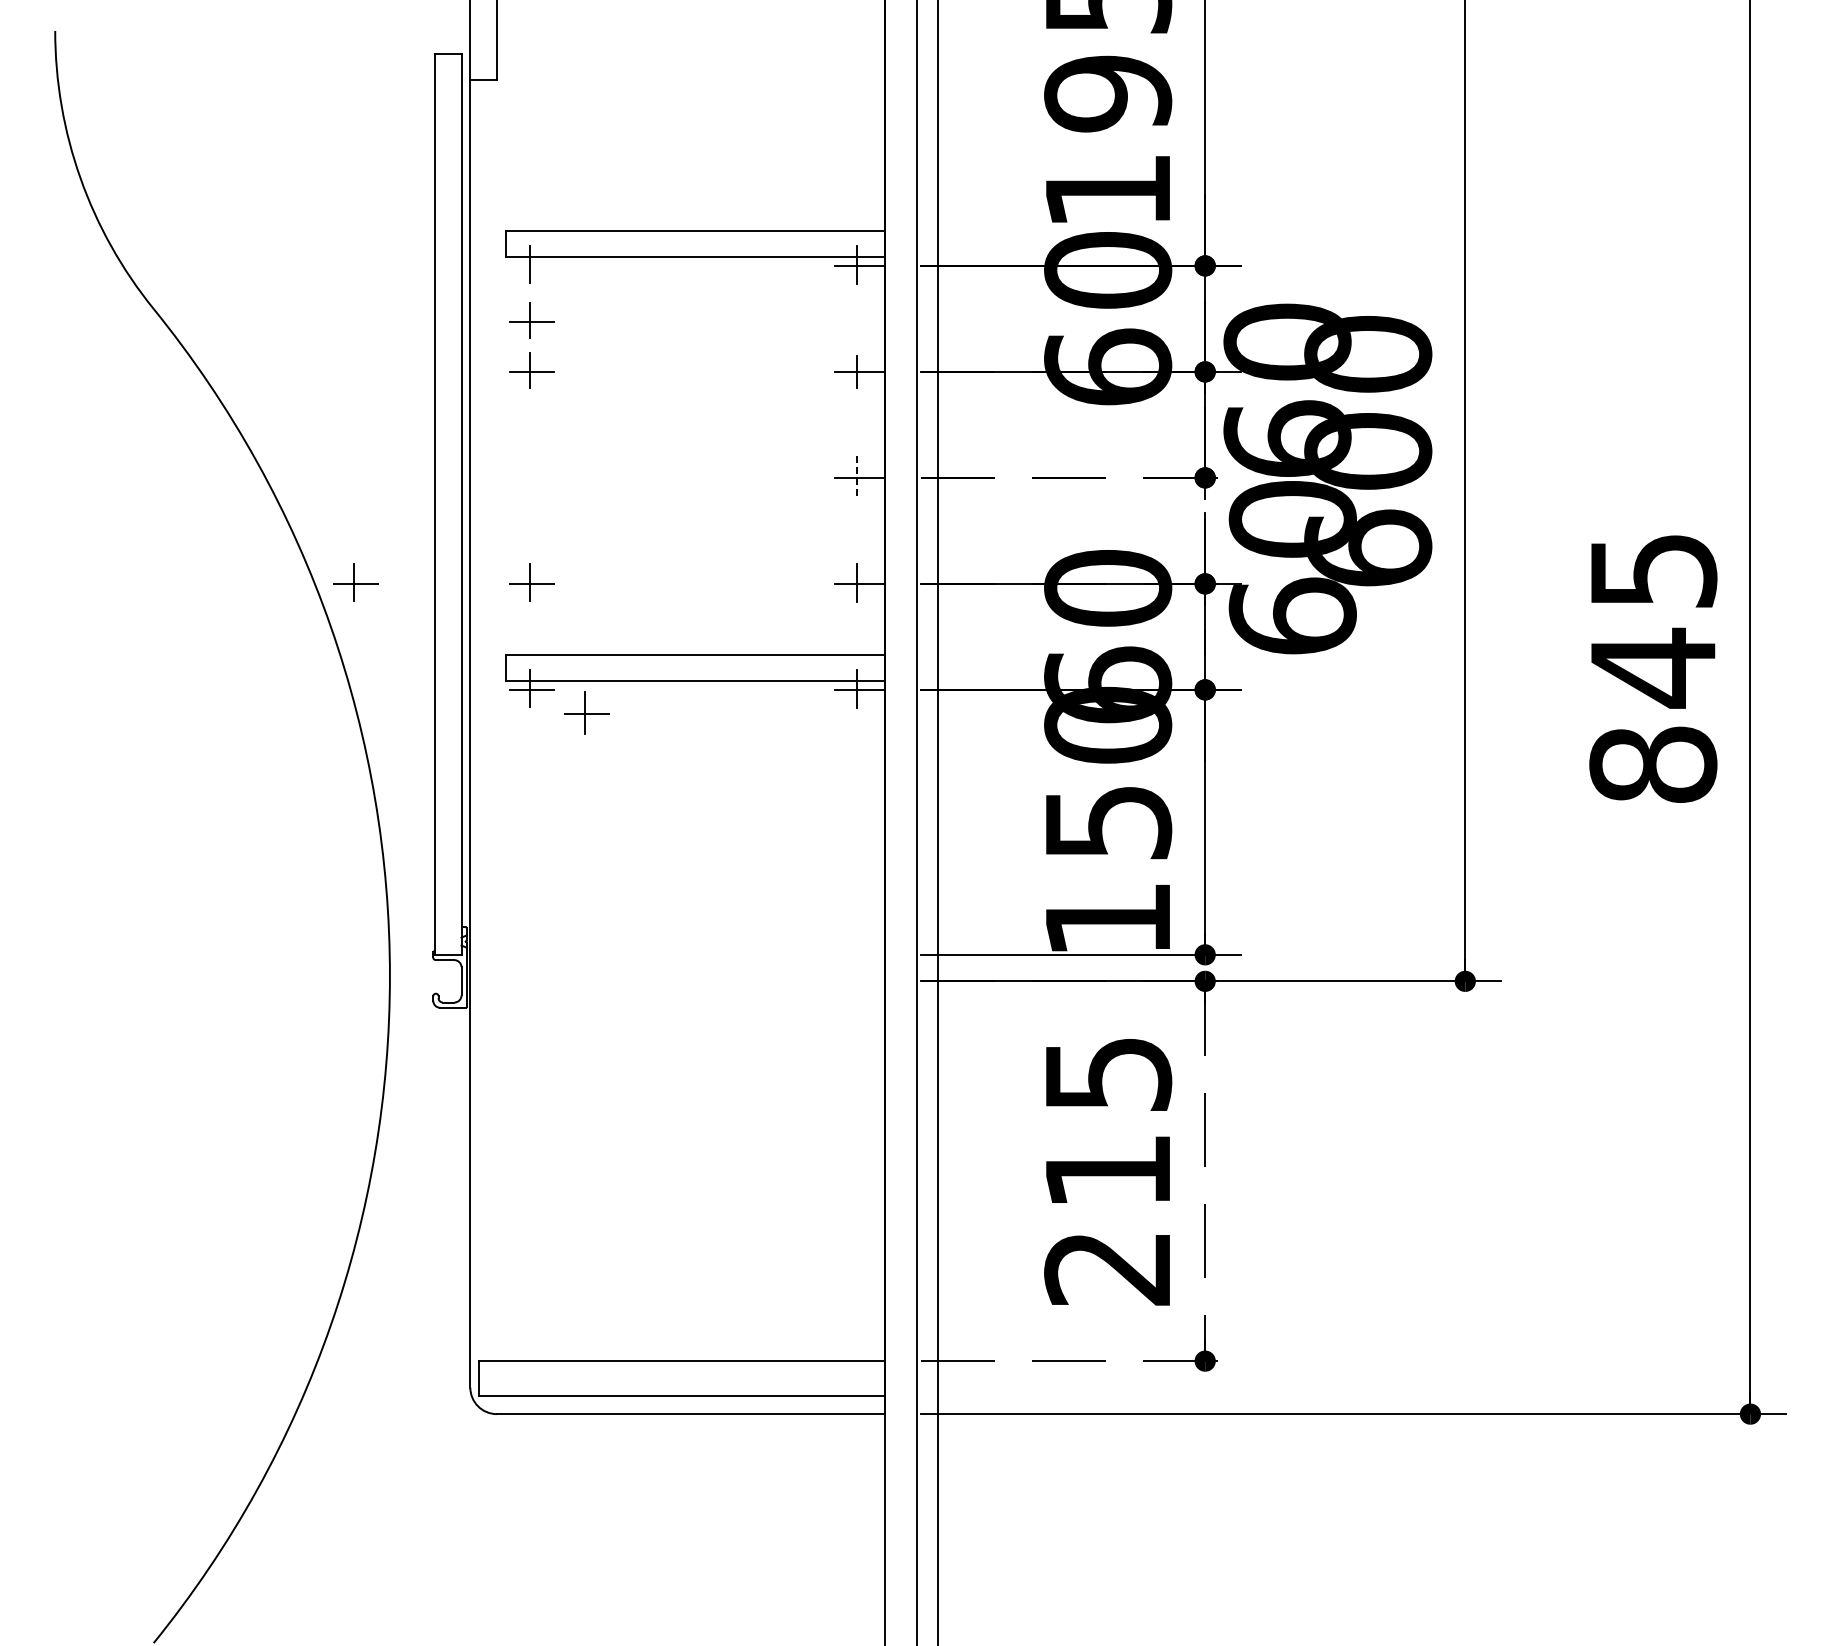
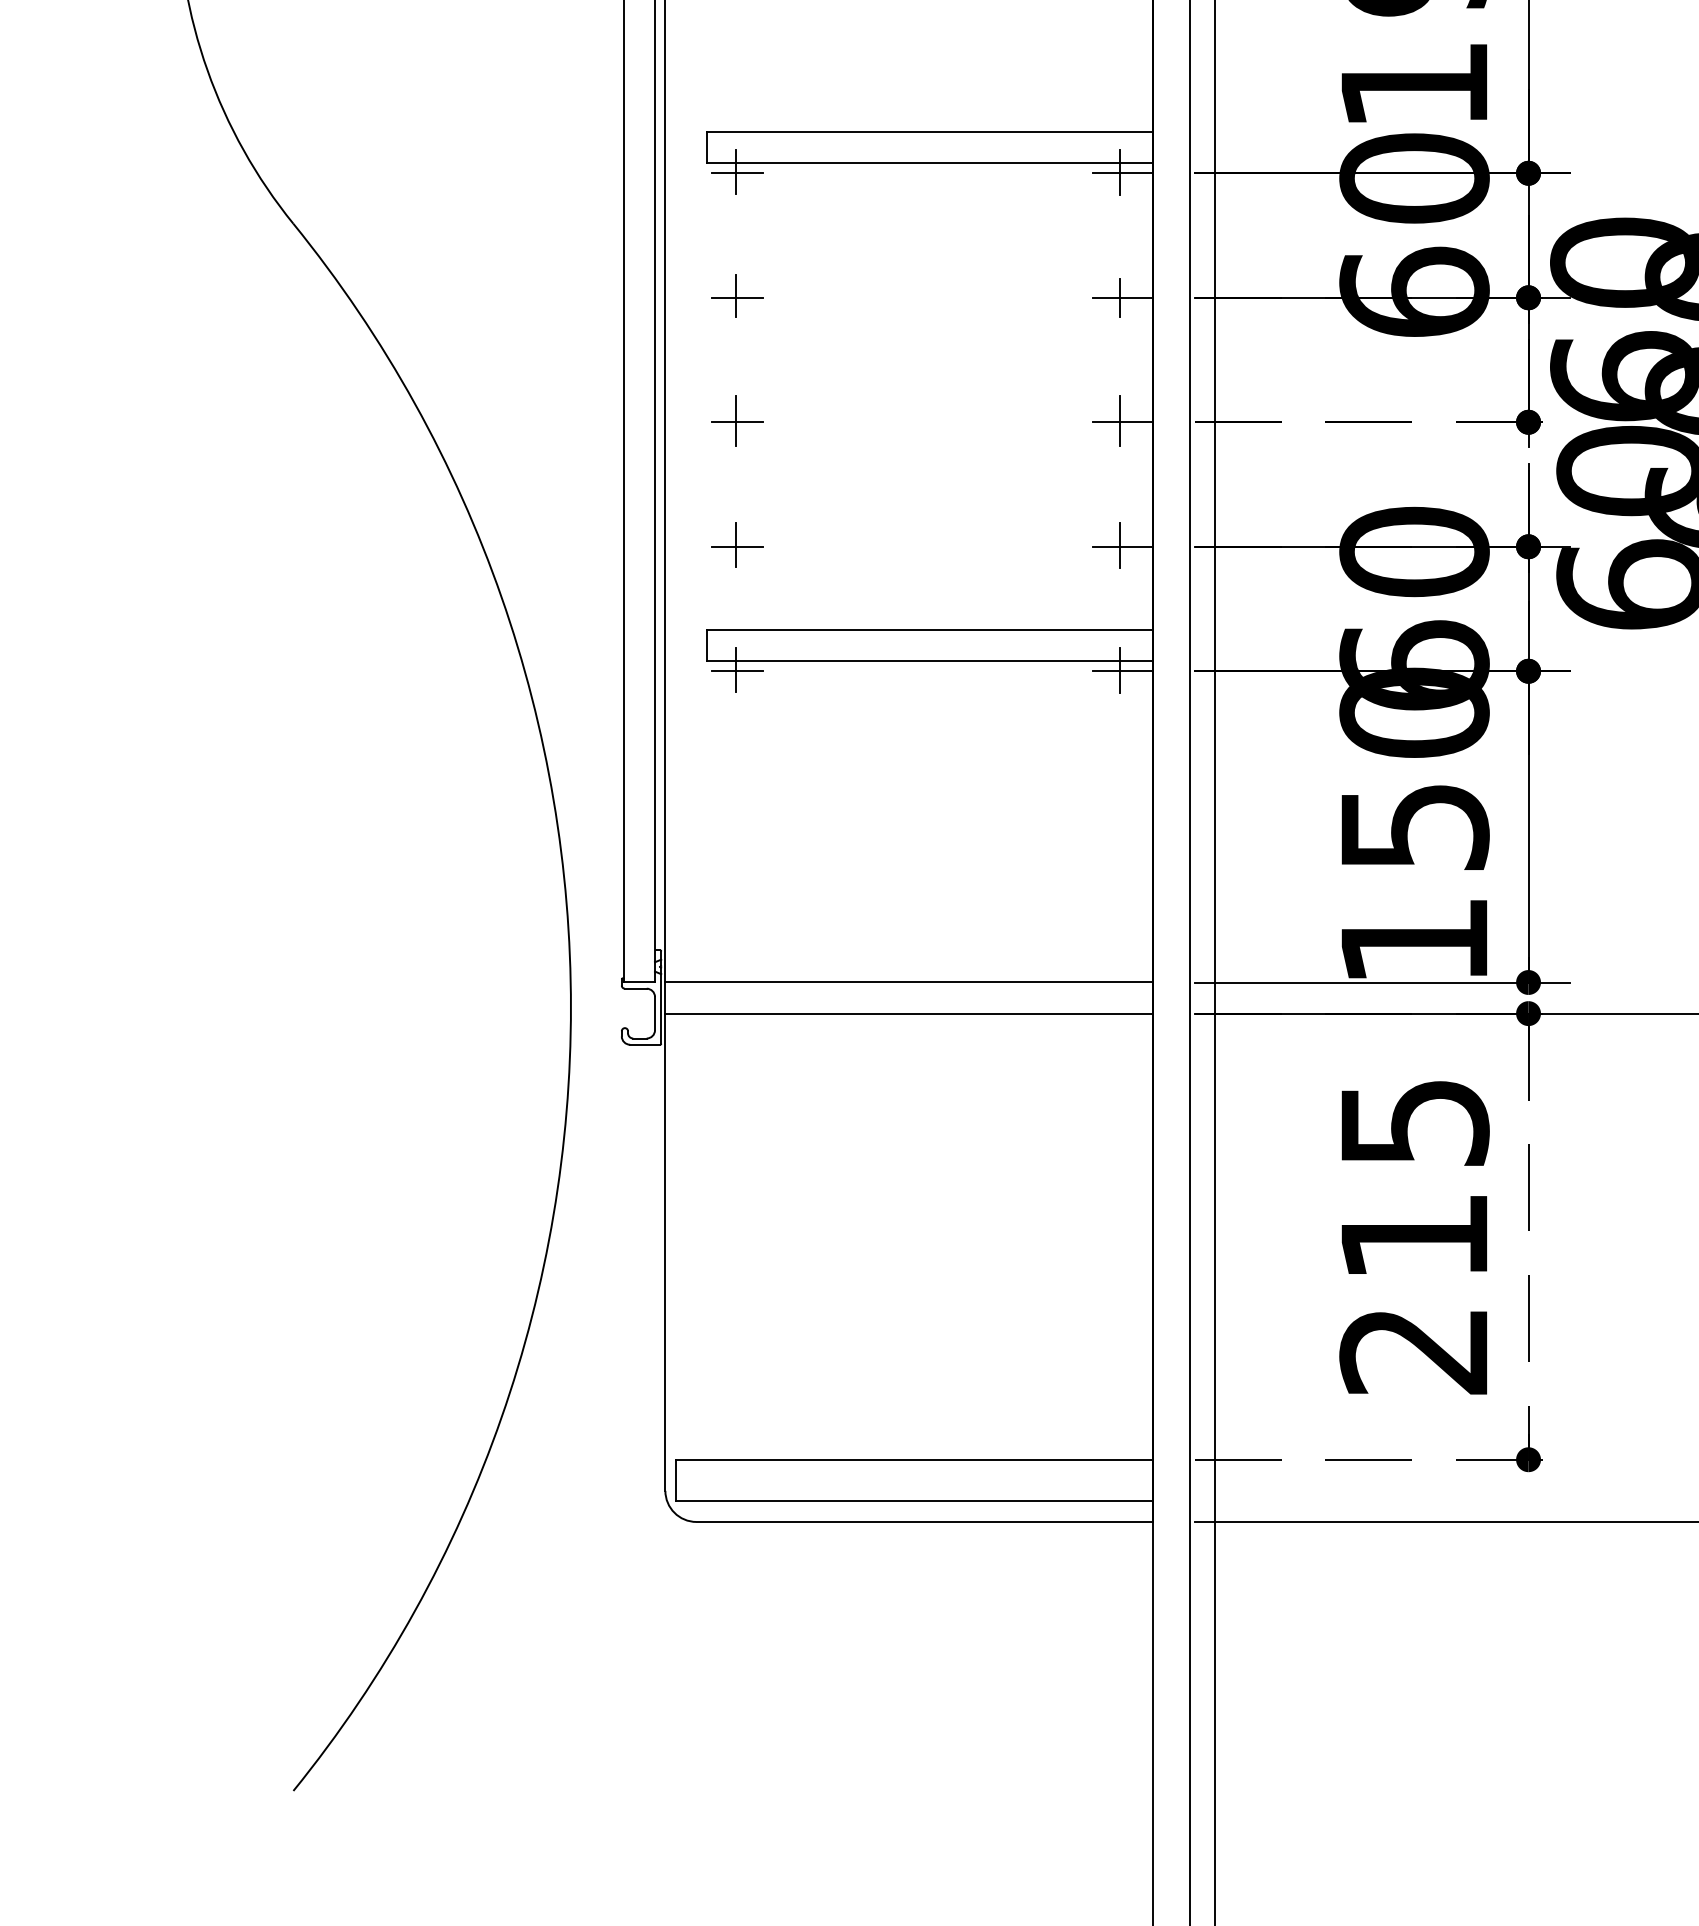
line: (531, 265) -> (737, 172), added
part: (531, 320) -> (737, 237), removed
line: (857, 477) -> (1120, 421), dashed -> solid
part: (355, 582) -> (530, 545), removed
part: (586, 712) -> (737, 420), moved
line: (677, 954) -> (908, 982), added
line: (677, 981) -> (908, 1013), added

